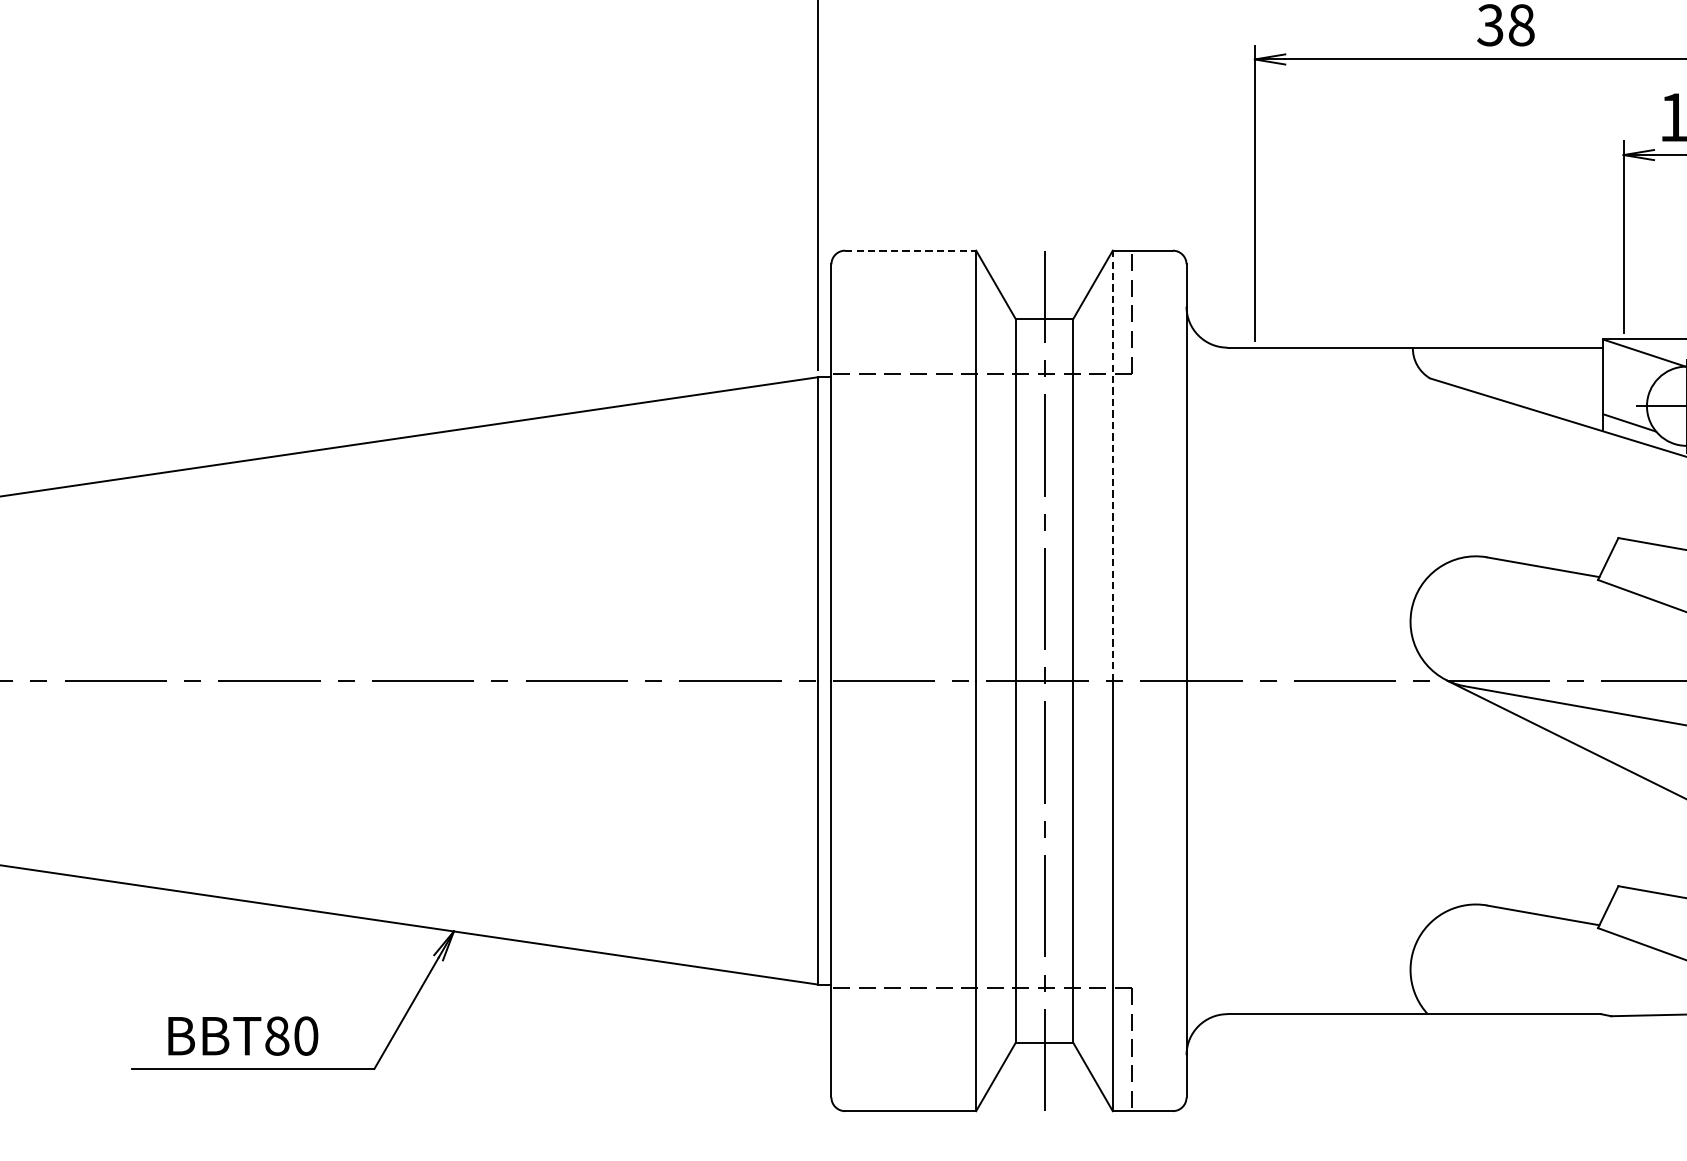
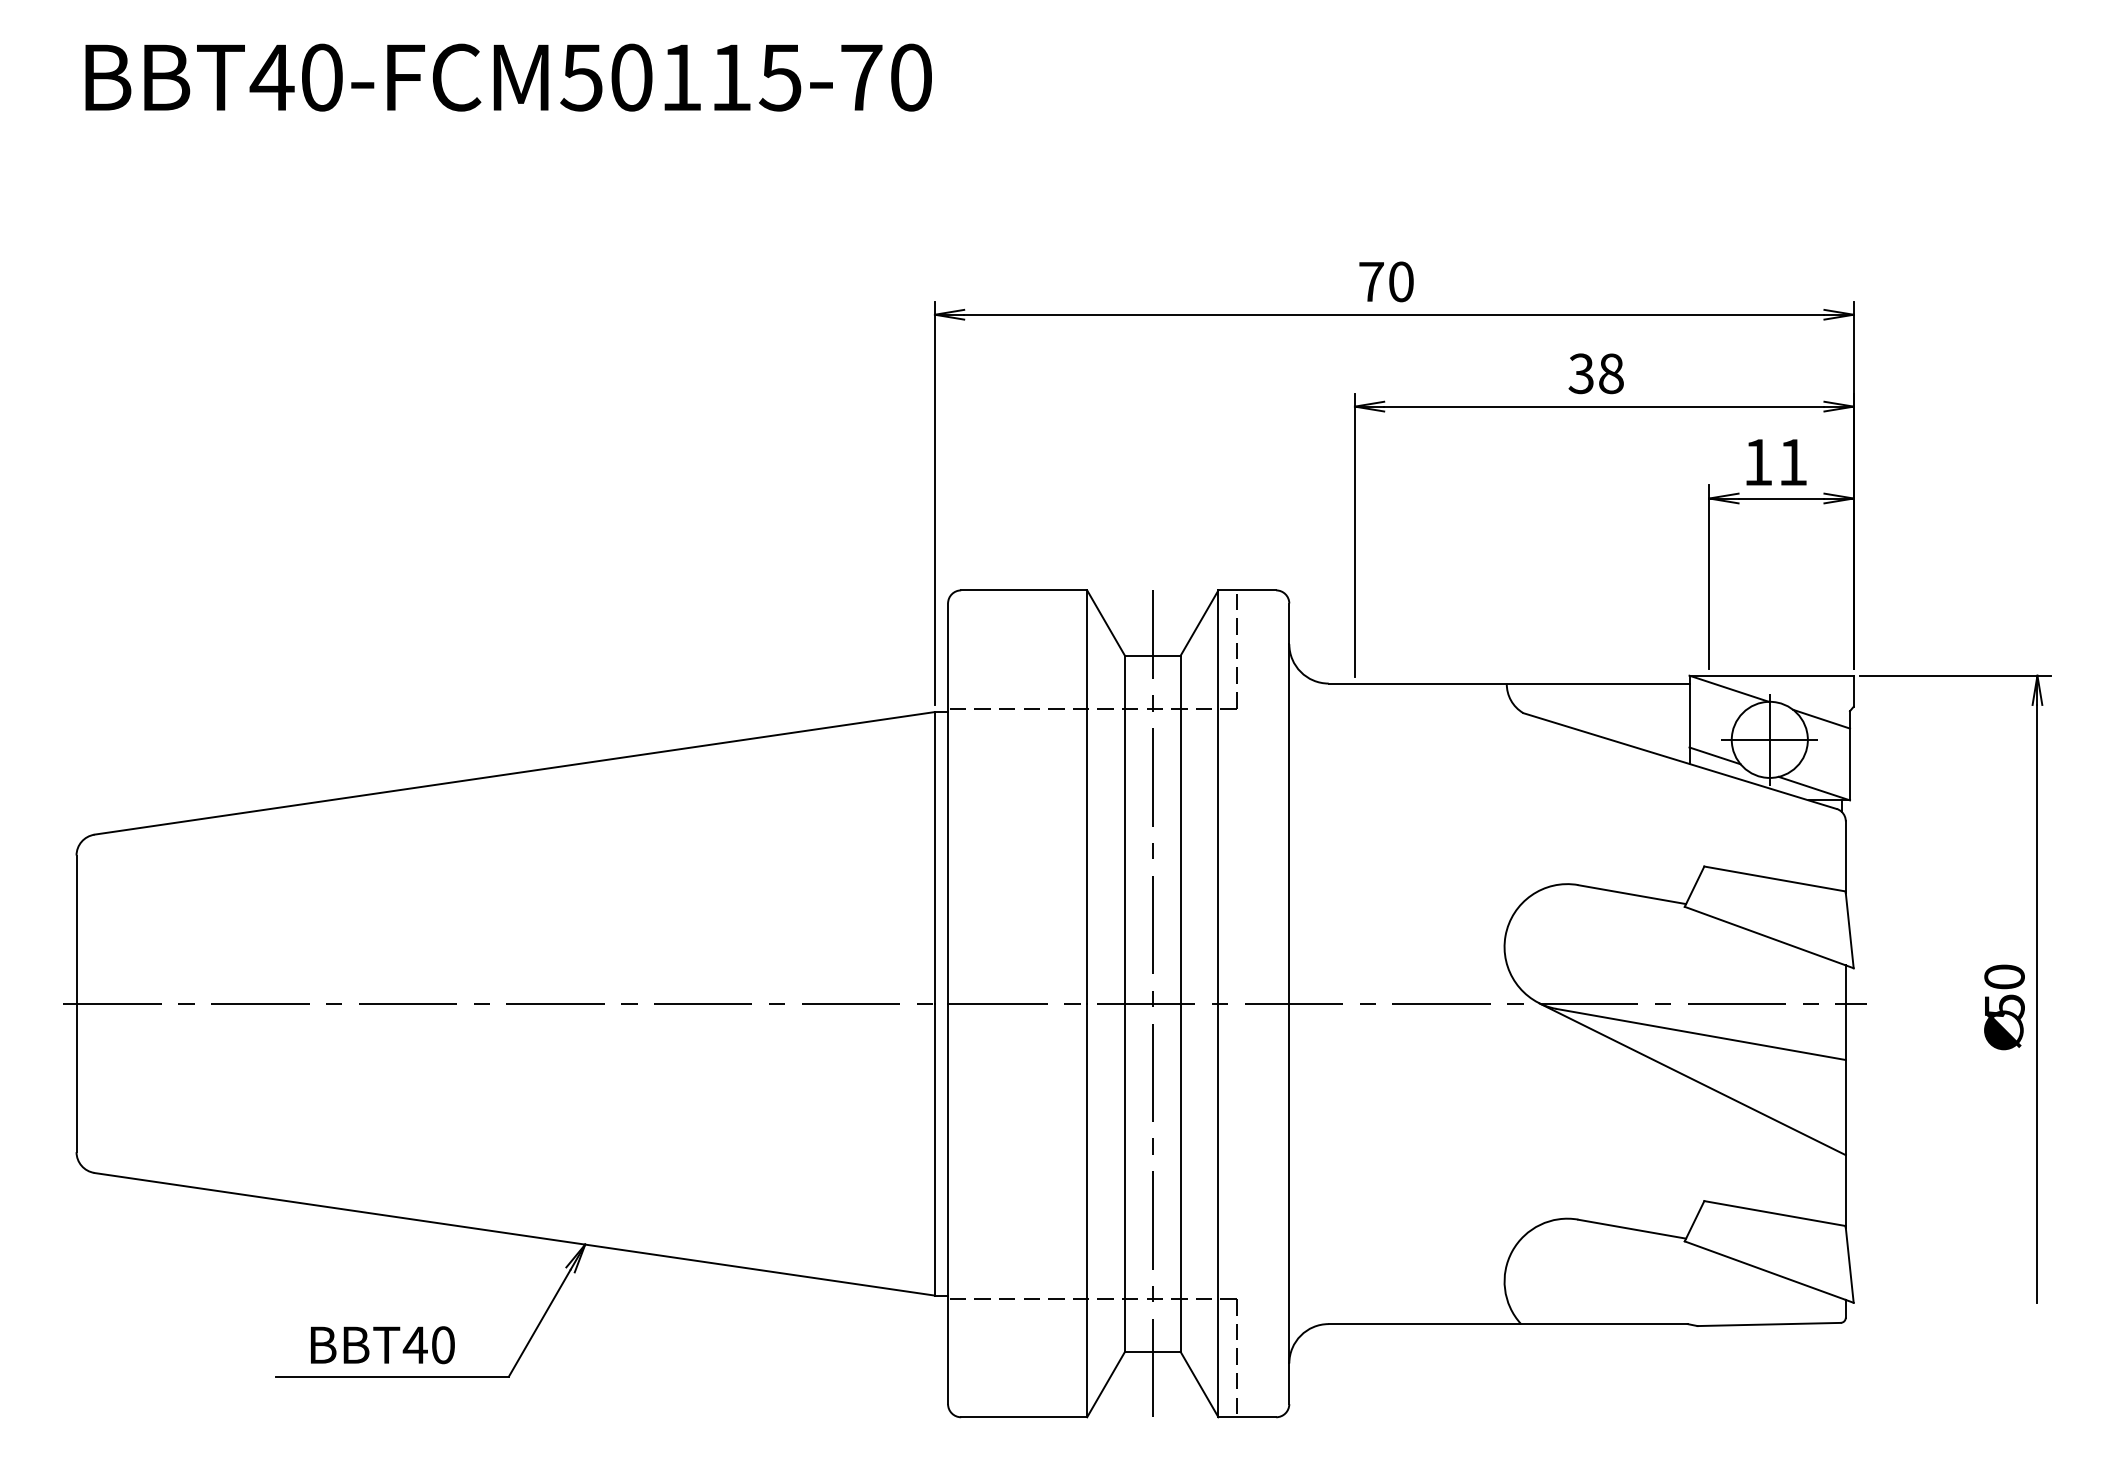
line: (910, 250) -> (1024, 590), dashed -> solid
line: (1112, 466) -> (1218, 797), dashed -> solid
text: (276, 1036) -> (414, 1345), BBT80 -> BBT40

